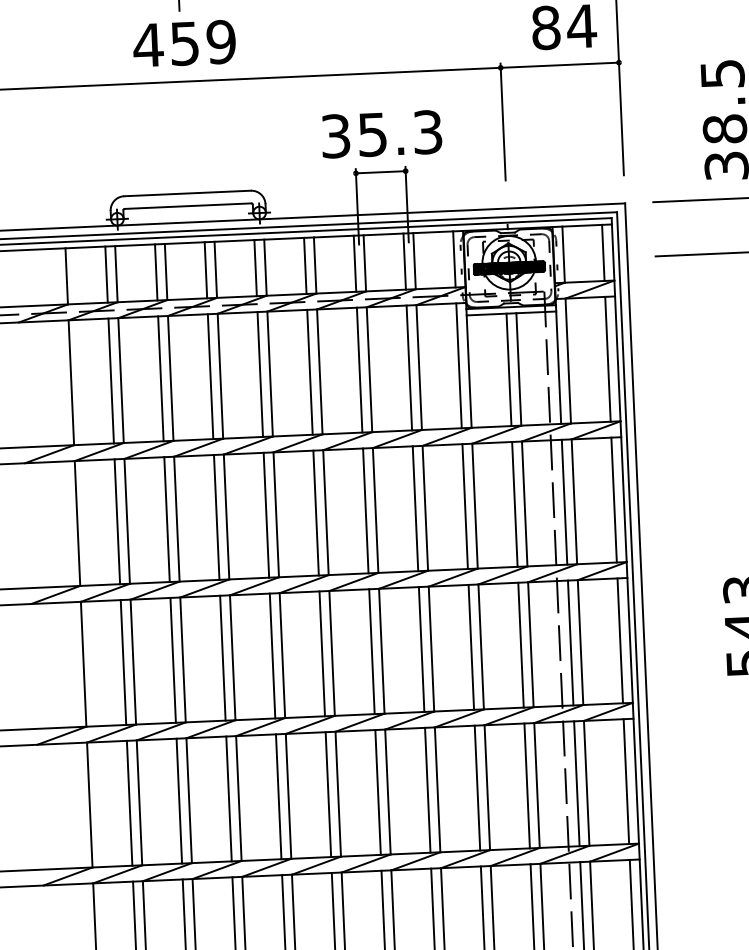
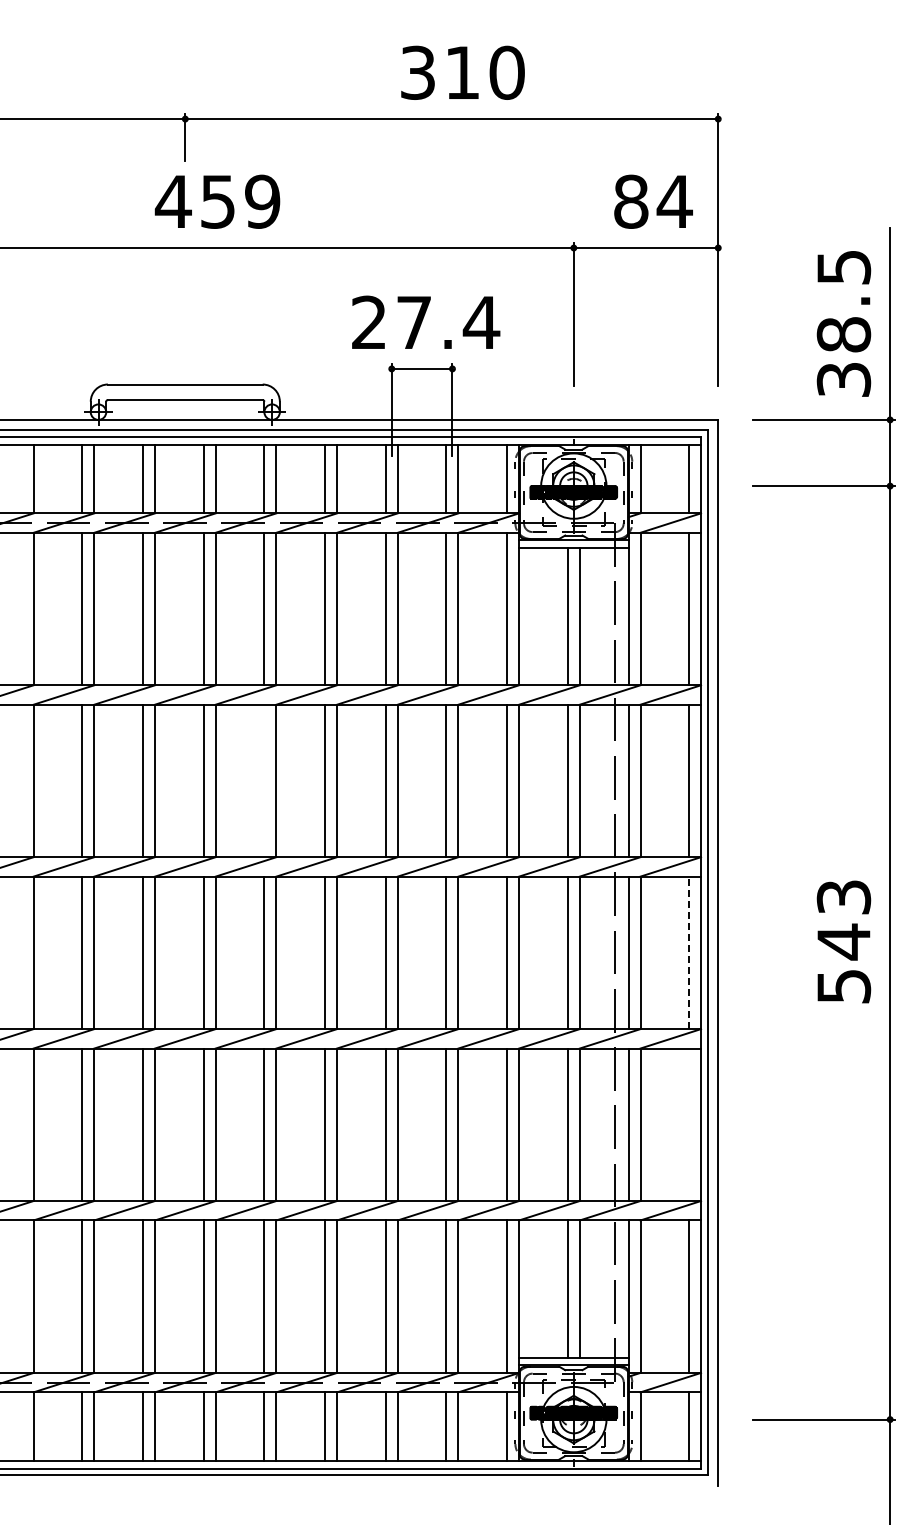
text: (184, 43) -> (217, 201), moved
text: (382, 134) -> (426, 322), 35.3 -> 27.4
line: (266, 514) -> (264, 780), removed
line: (620, 640) -> (689, 952), solid -> dashed
line: (626, 781) -> (689, 1124), removed

